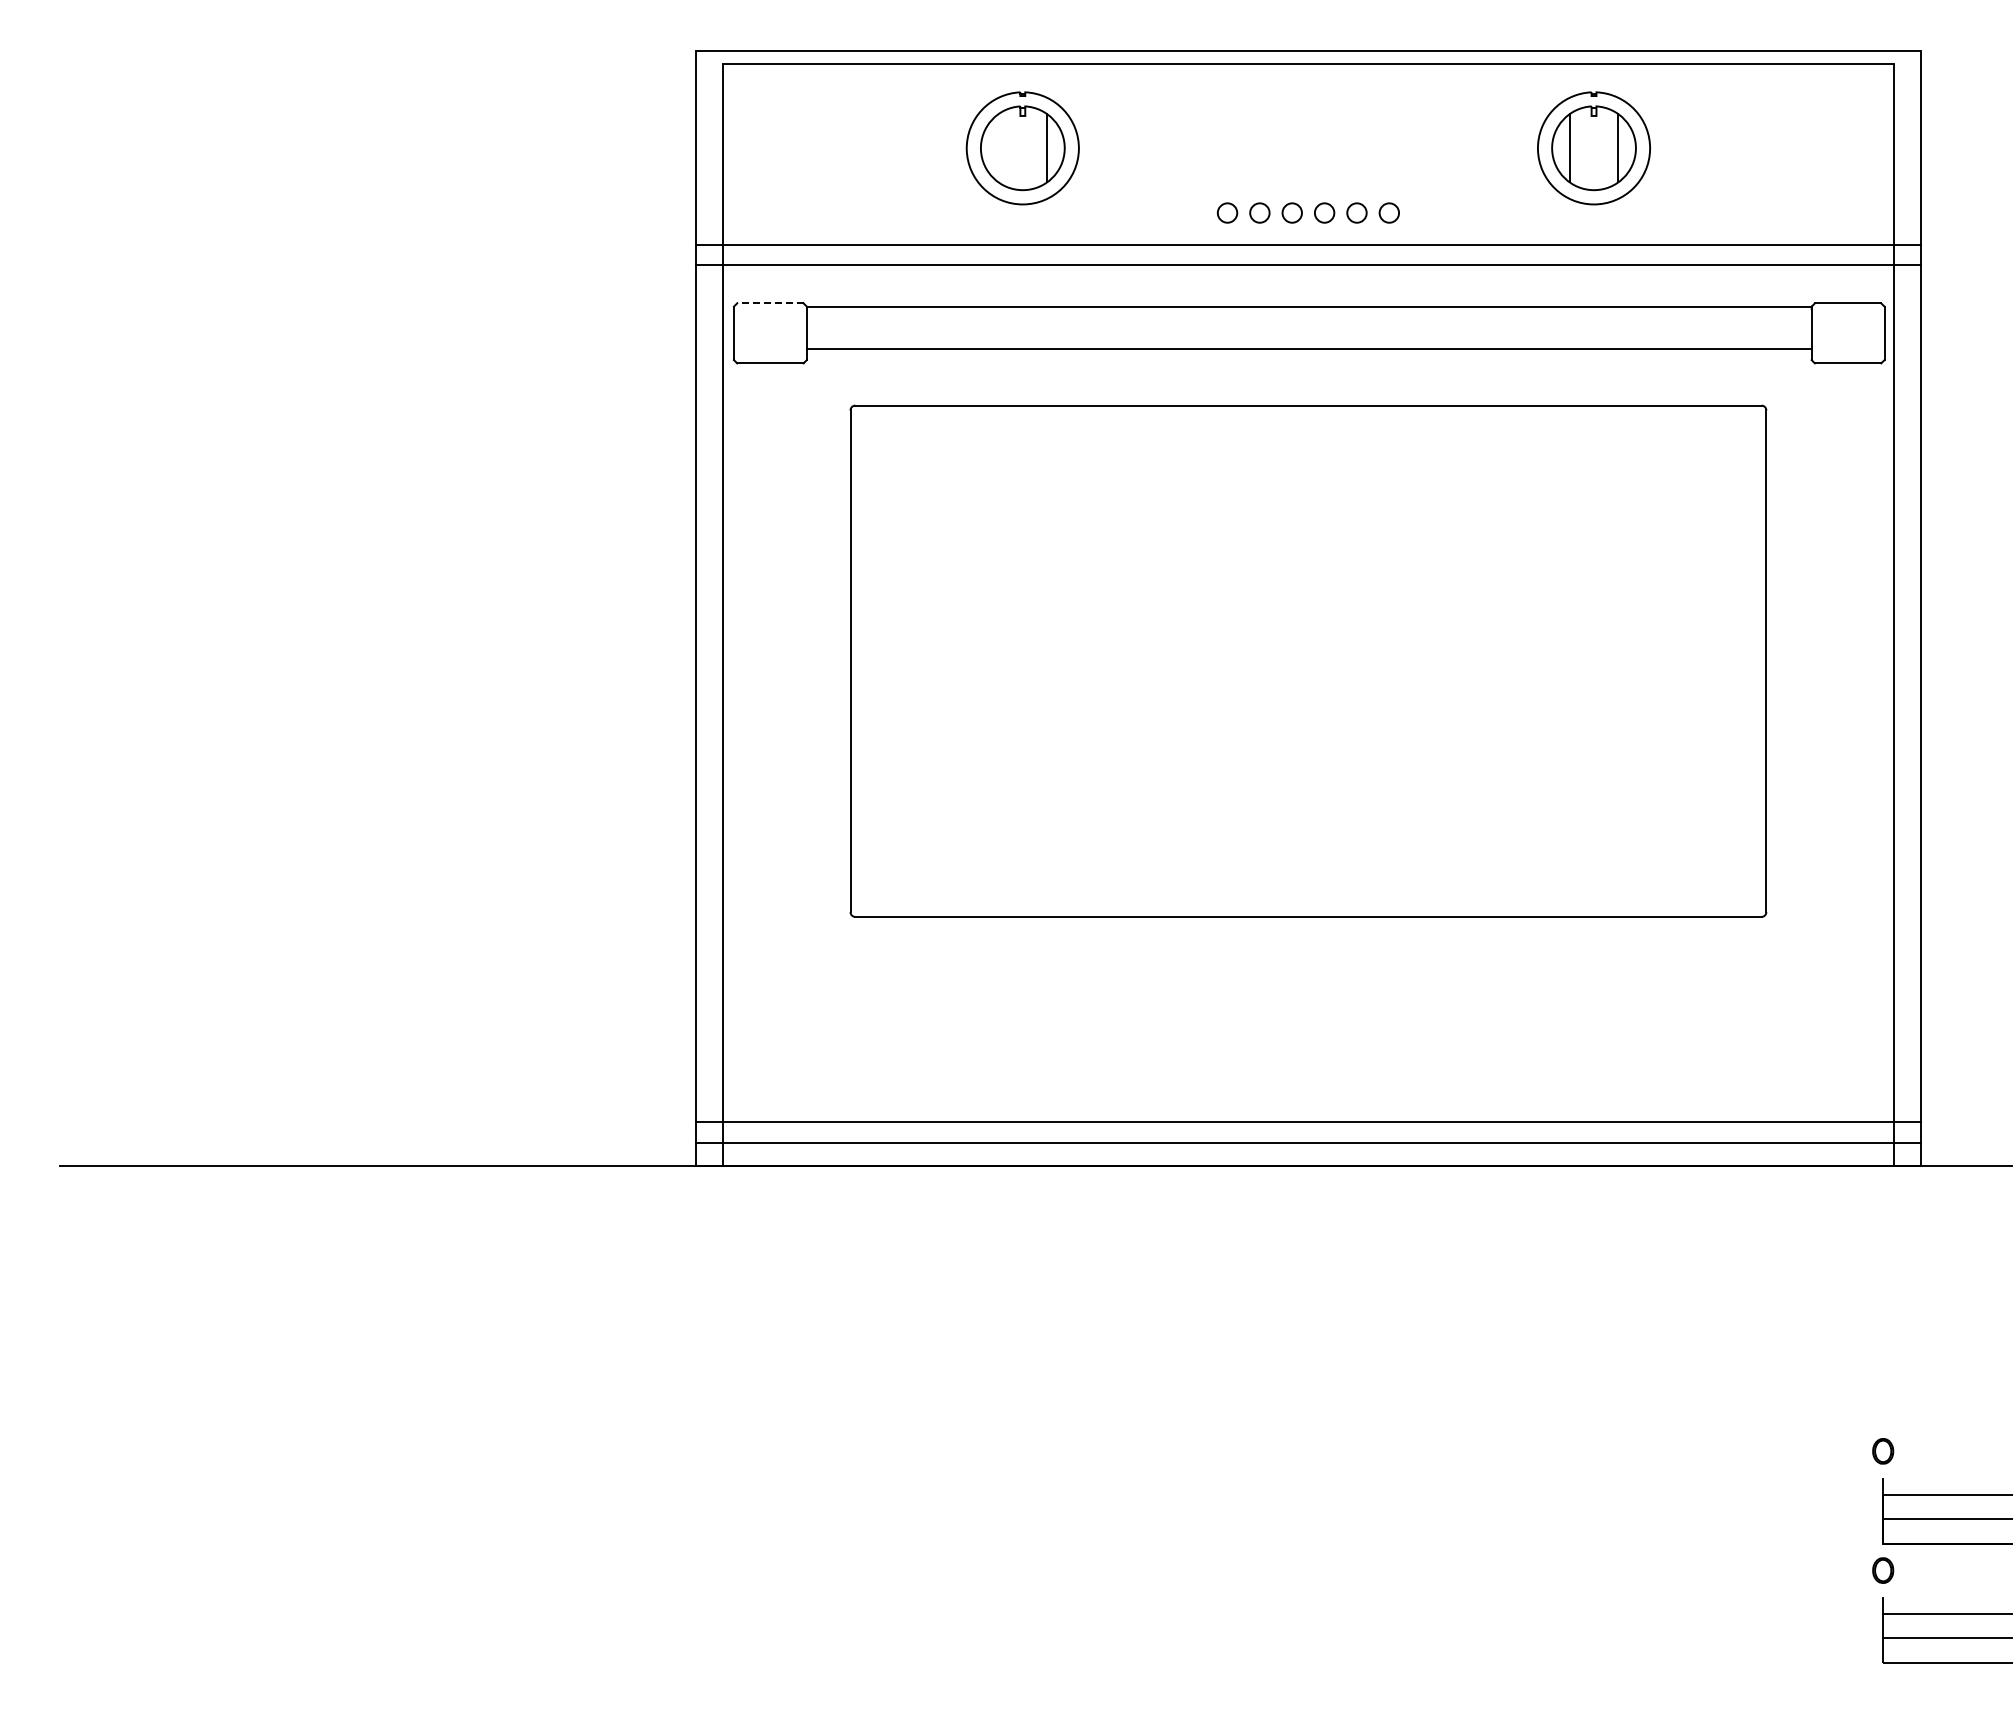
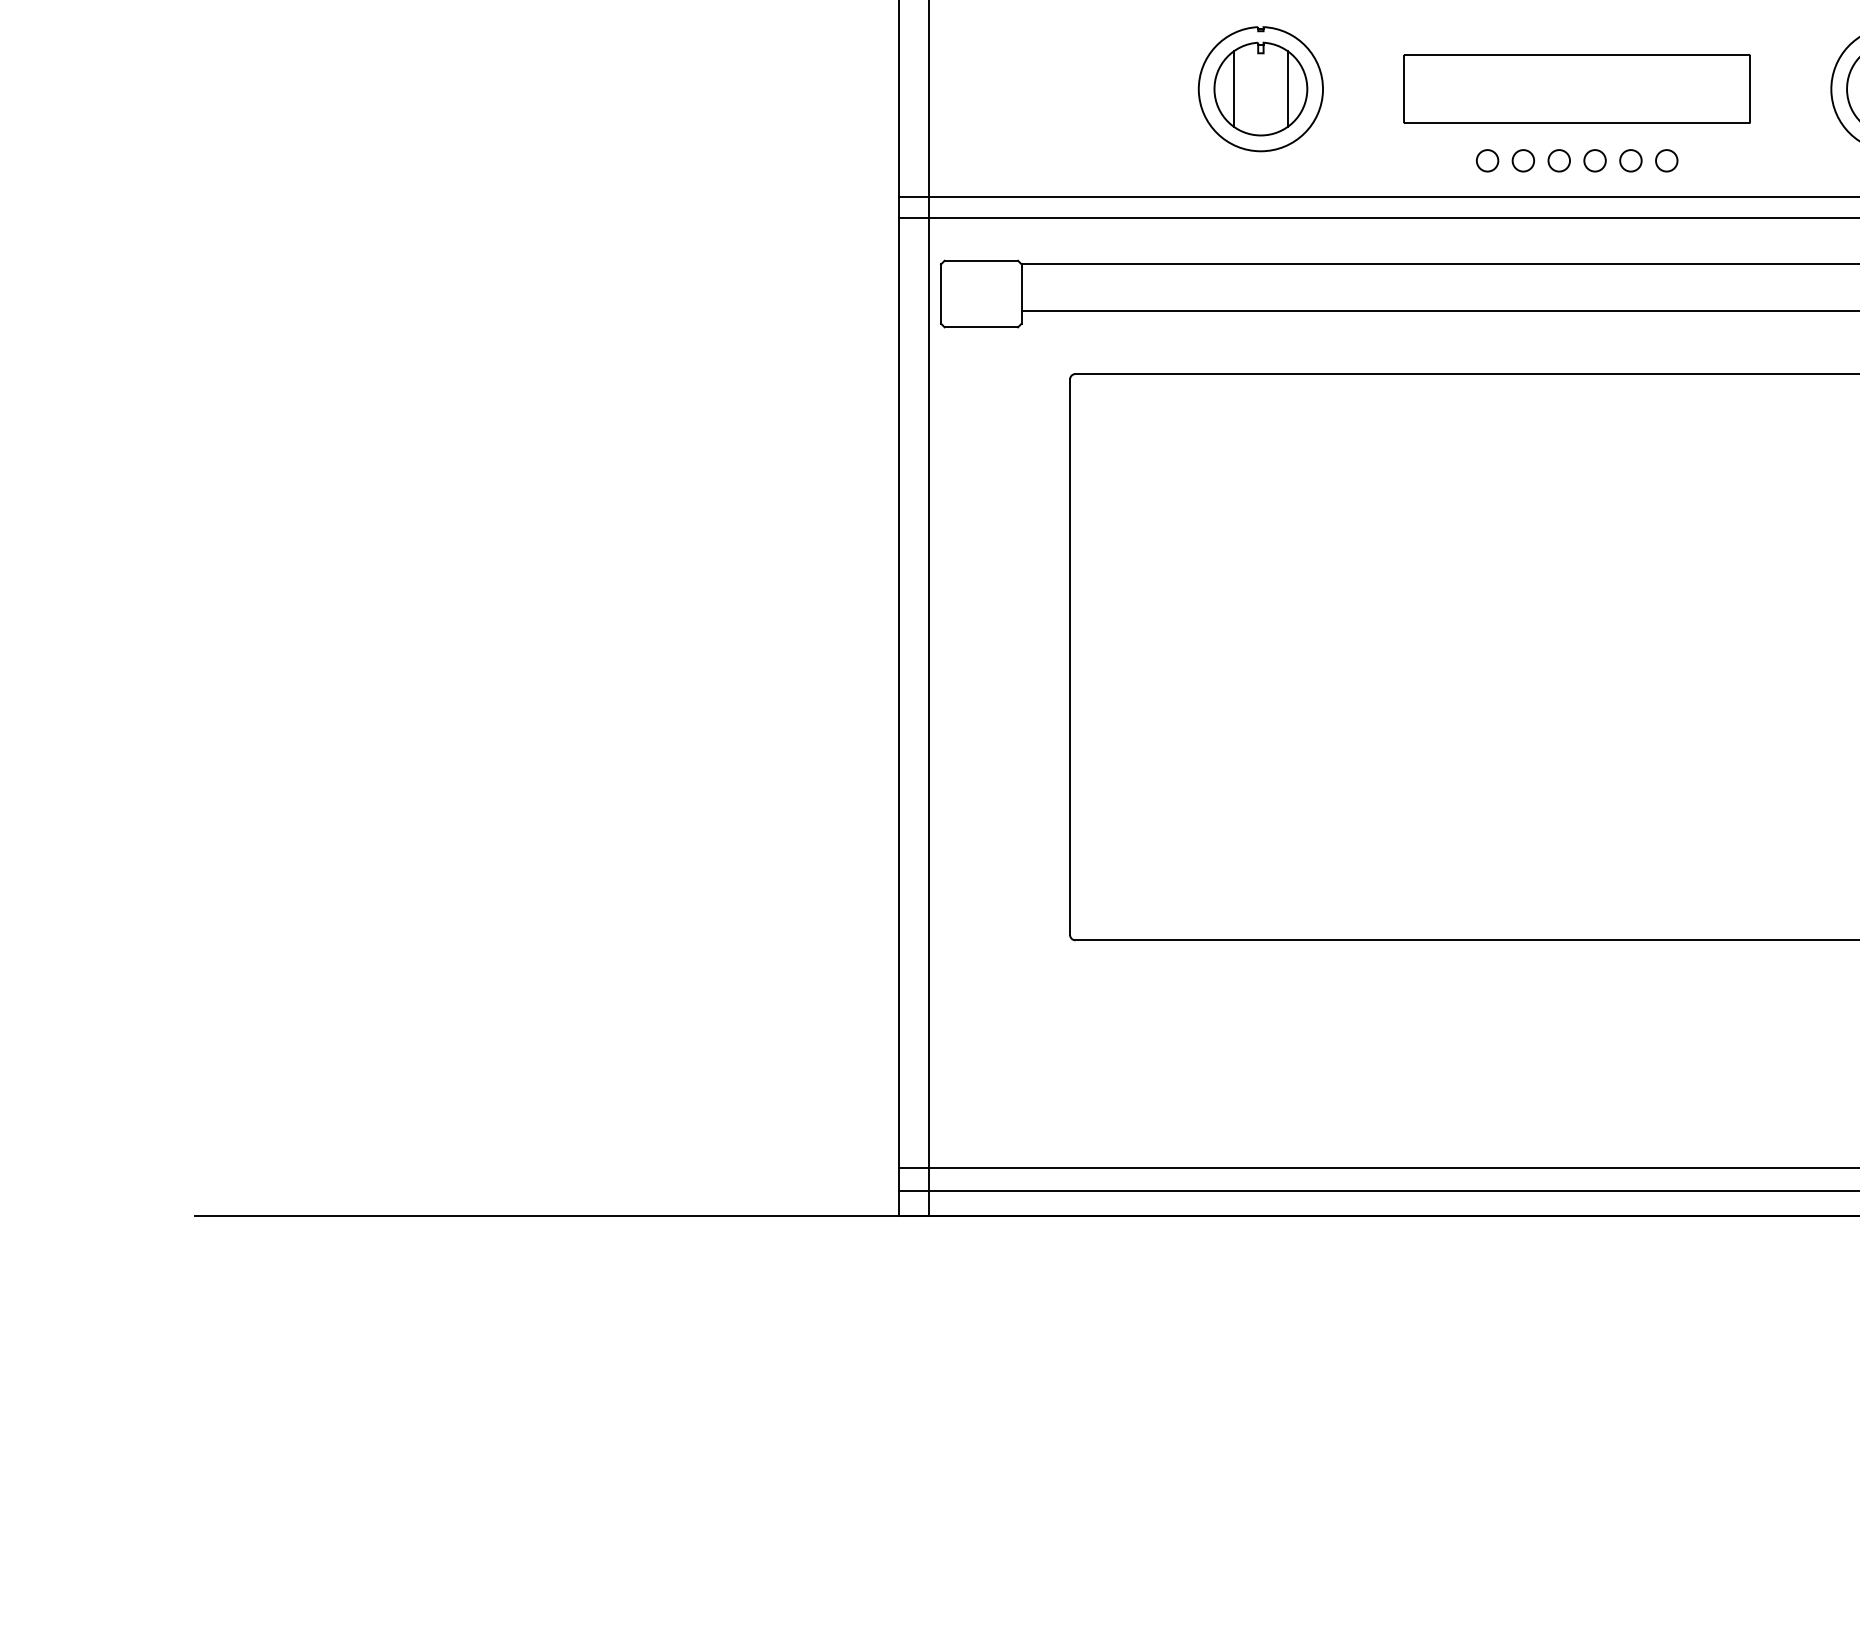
part: (1308, 147) -> (1577, 88), added
line: (998, 148) -> (1233, 89), added
line: (769, 303) -> (980, 260), dashed -> solid

